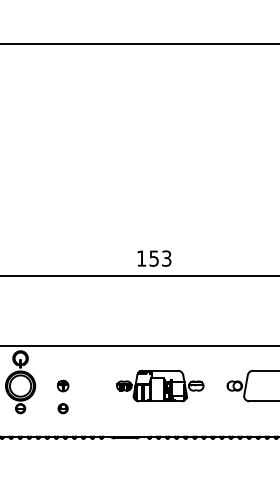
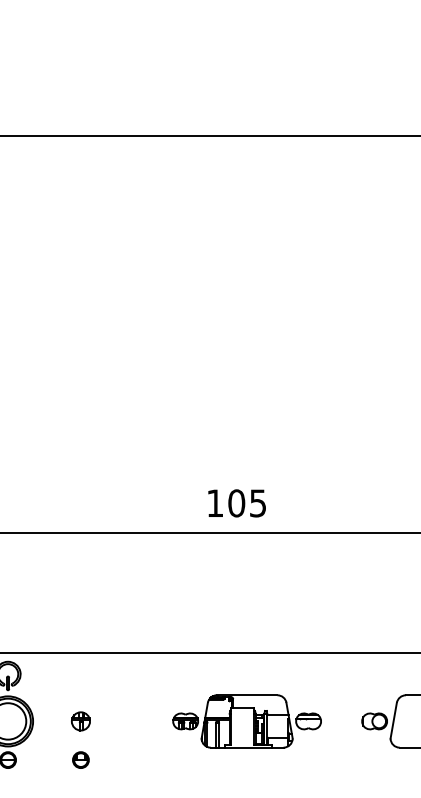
text: (160, 258) -> (247, 503), 153 -> 105

